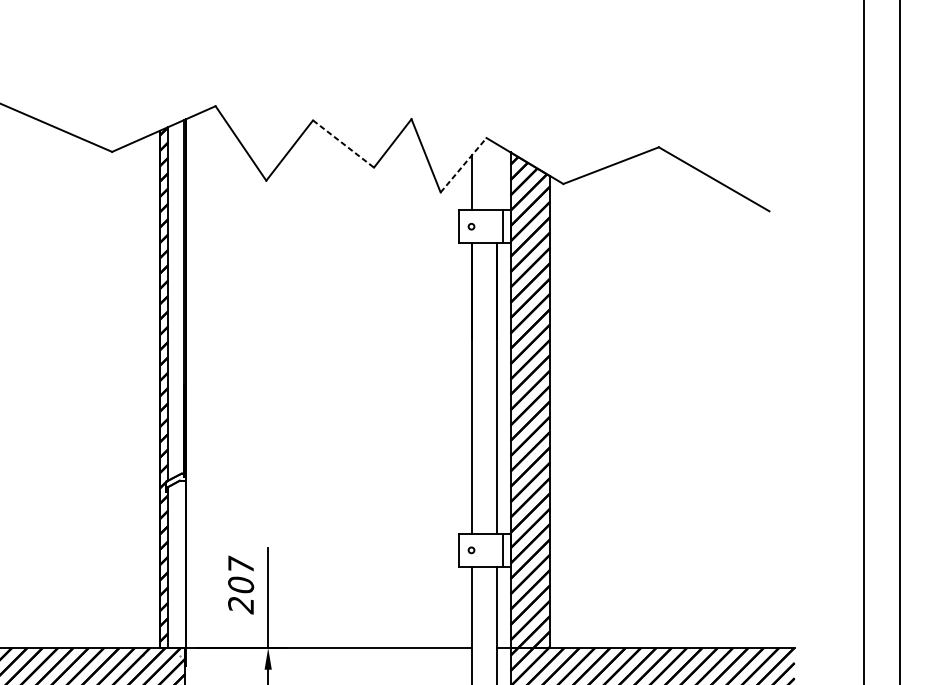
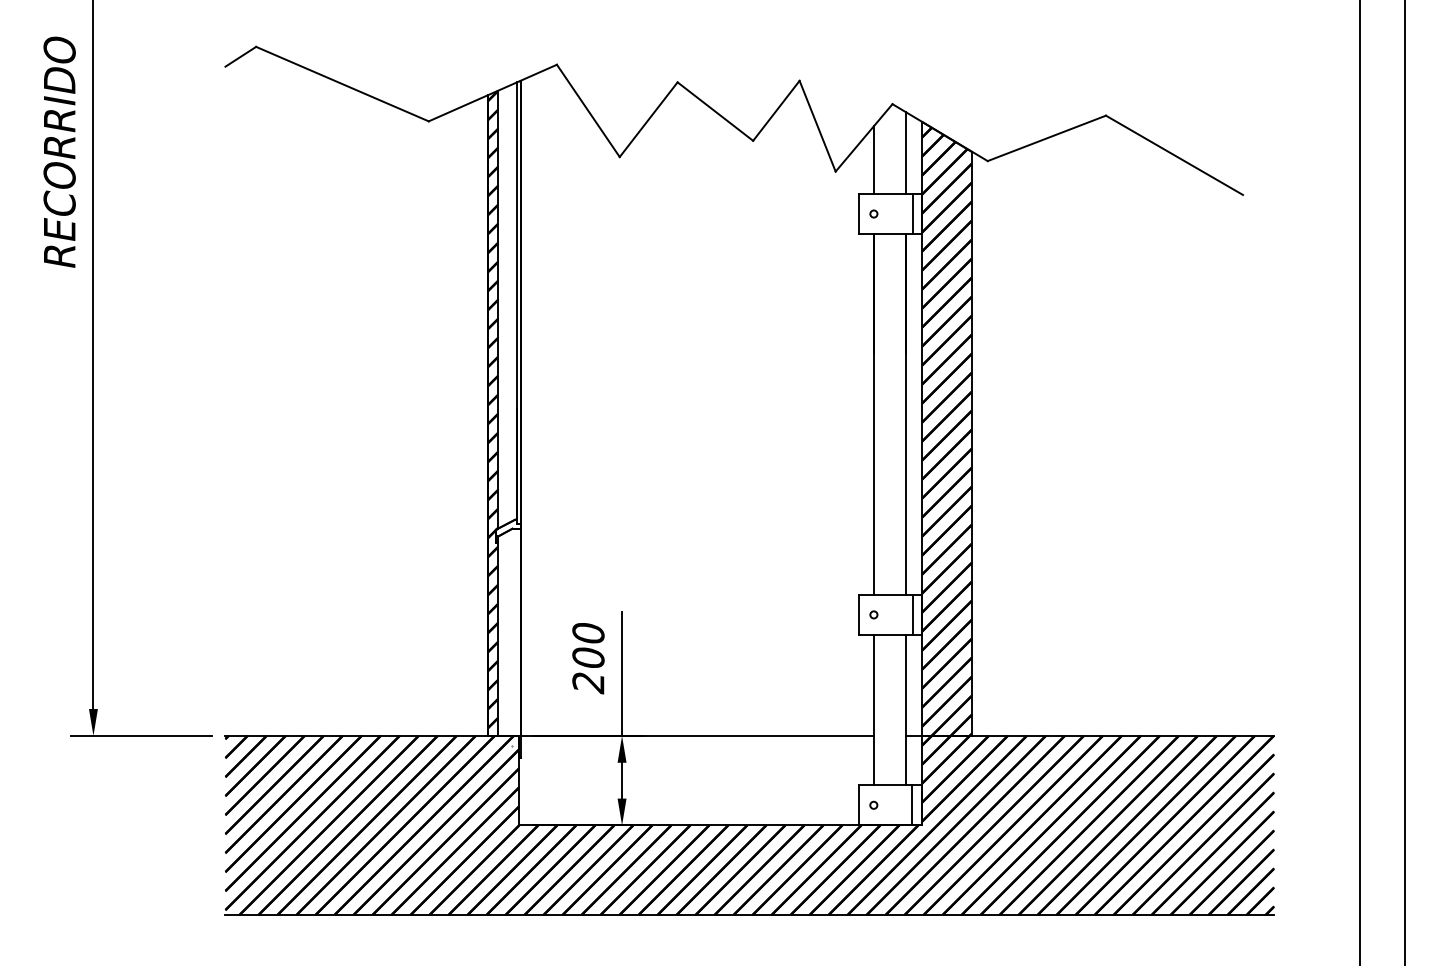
line: (343, 143) -> (715, 111), dashed -> solid
line: (463, 164) -> (864, 137), dashed -> solid
line: (497, 177) -> (905, 152), added
text: (241, 564) -> (588, 632), 207 -> 200

